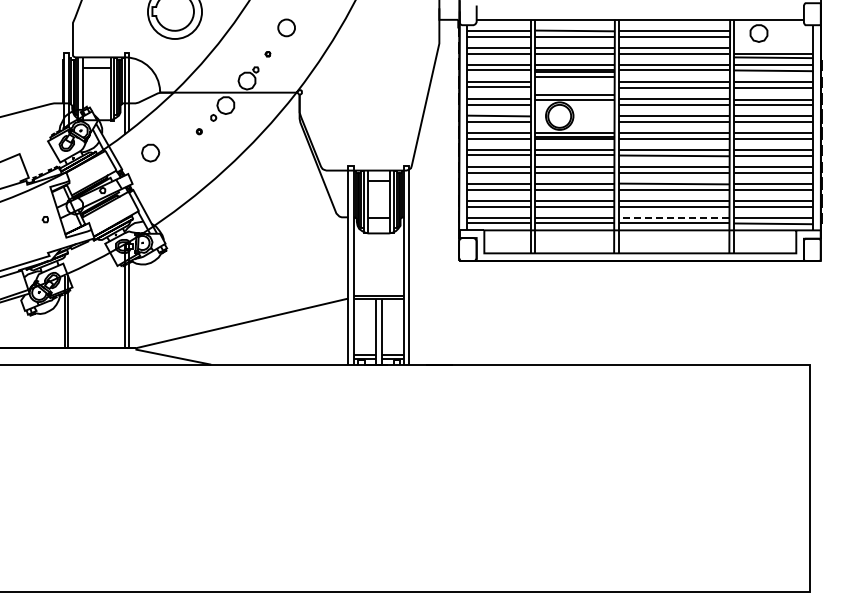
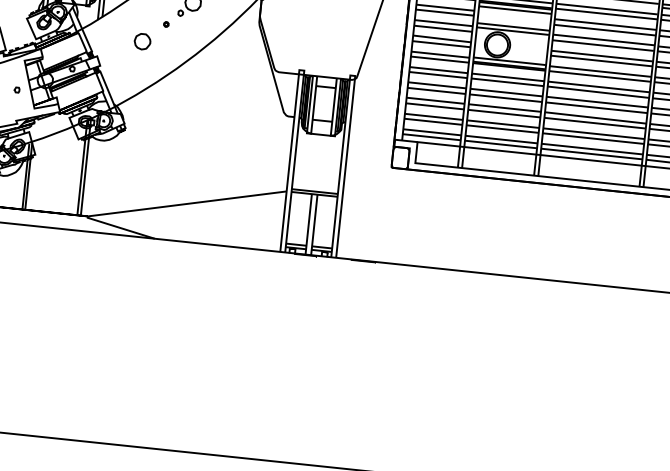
part: (150, 152) -> (142, 41), moved
line: (673, 218) -> (591, 149), dashed -> solid

